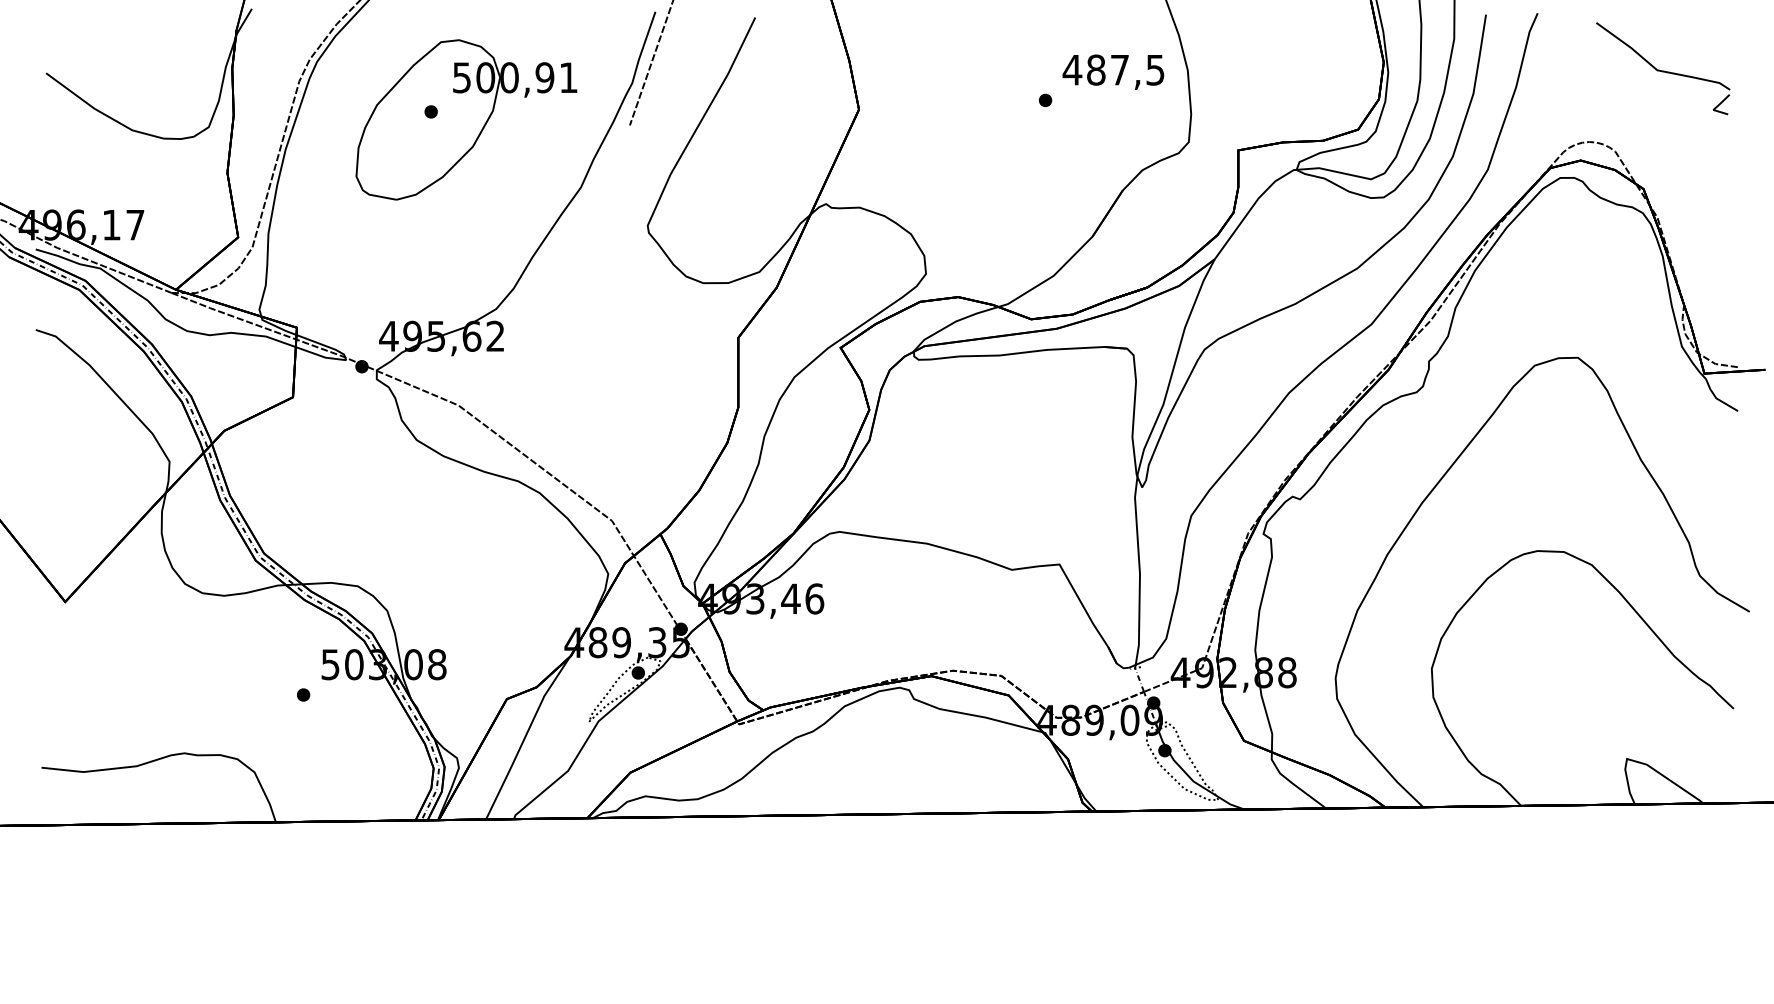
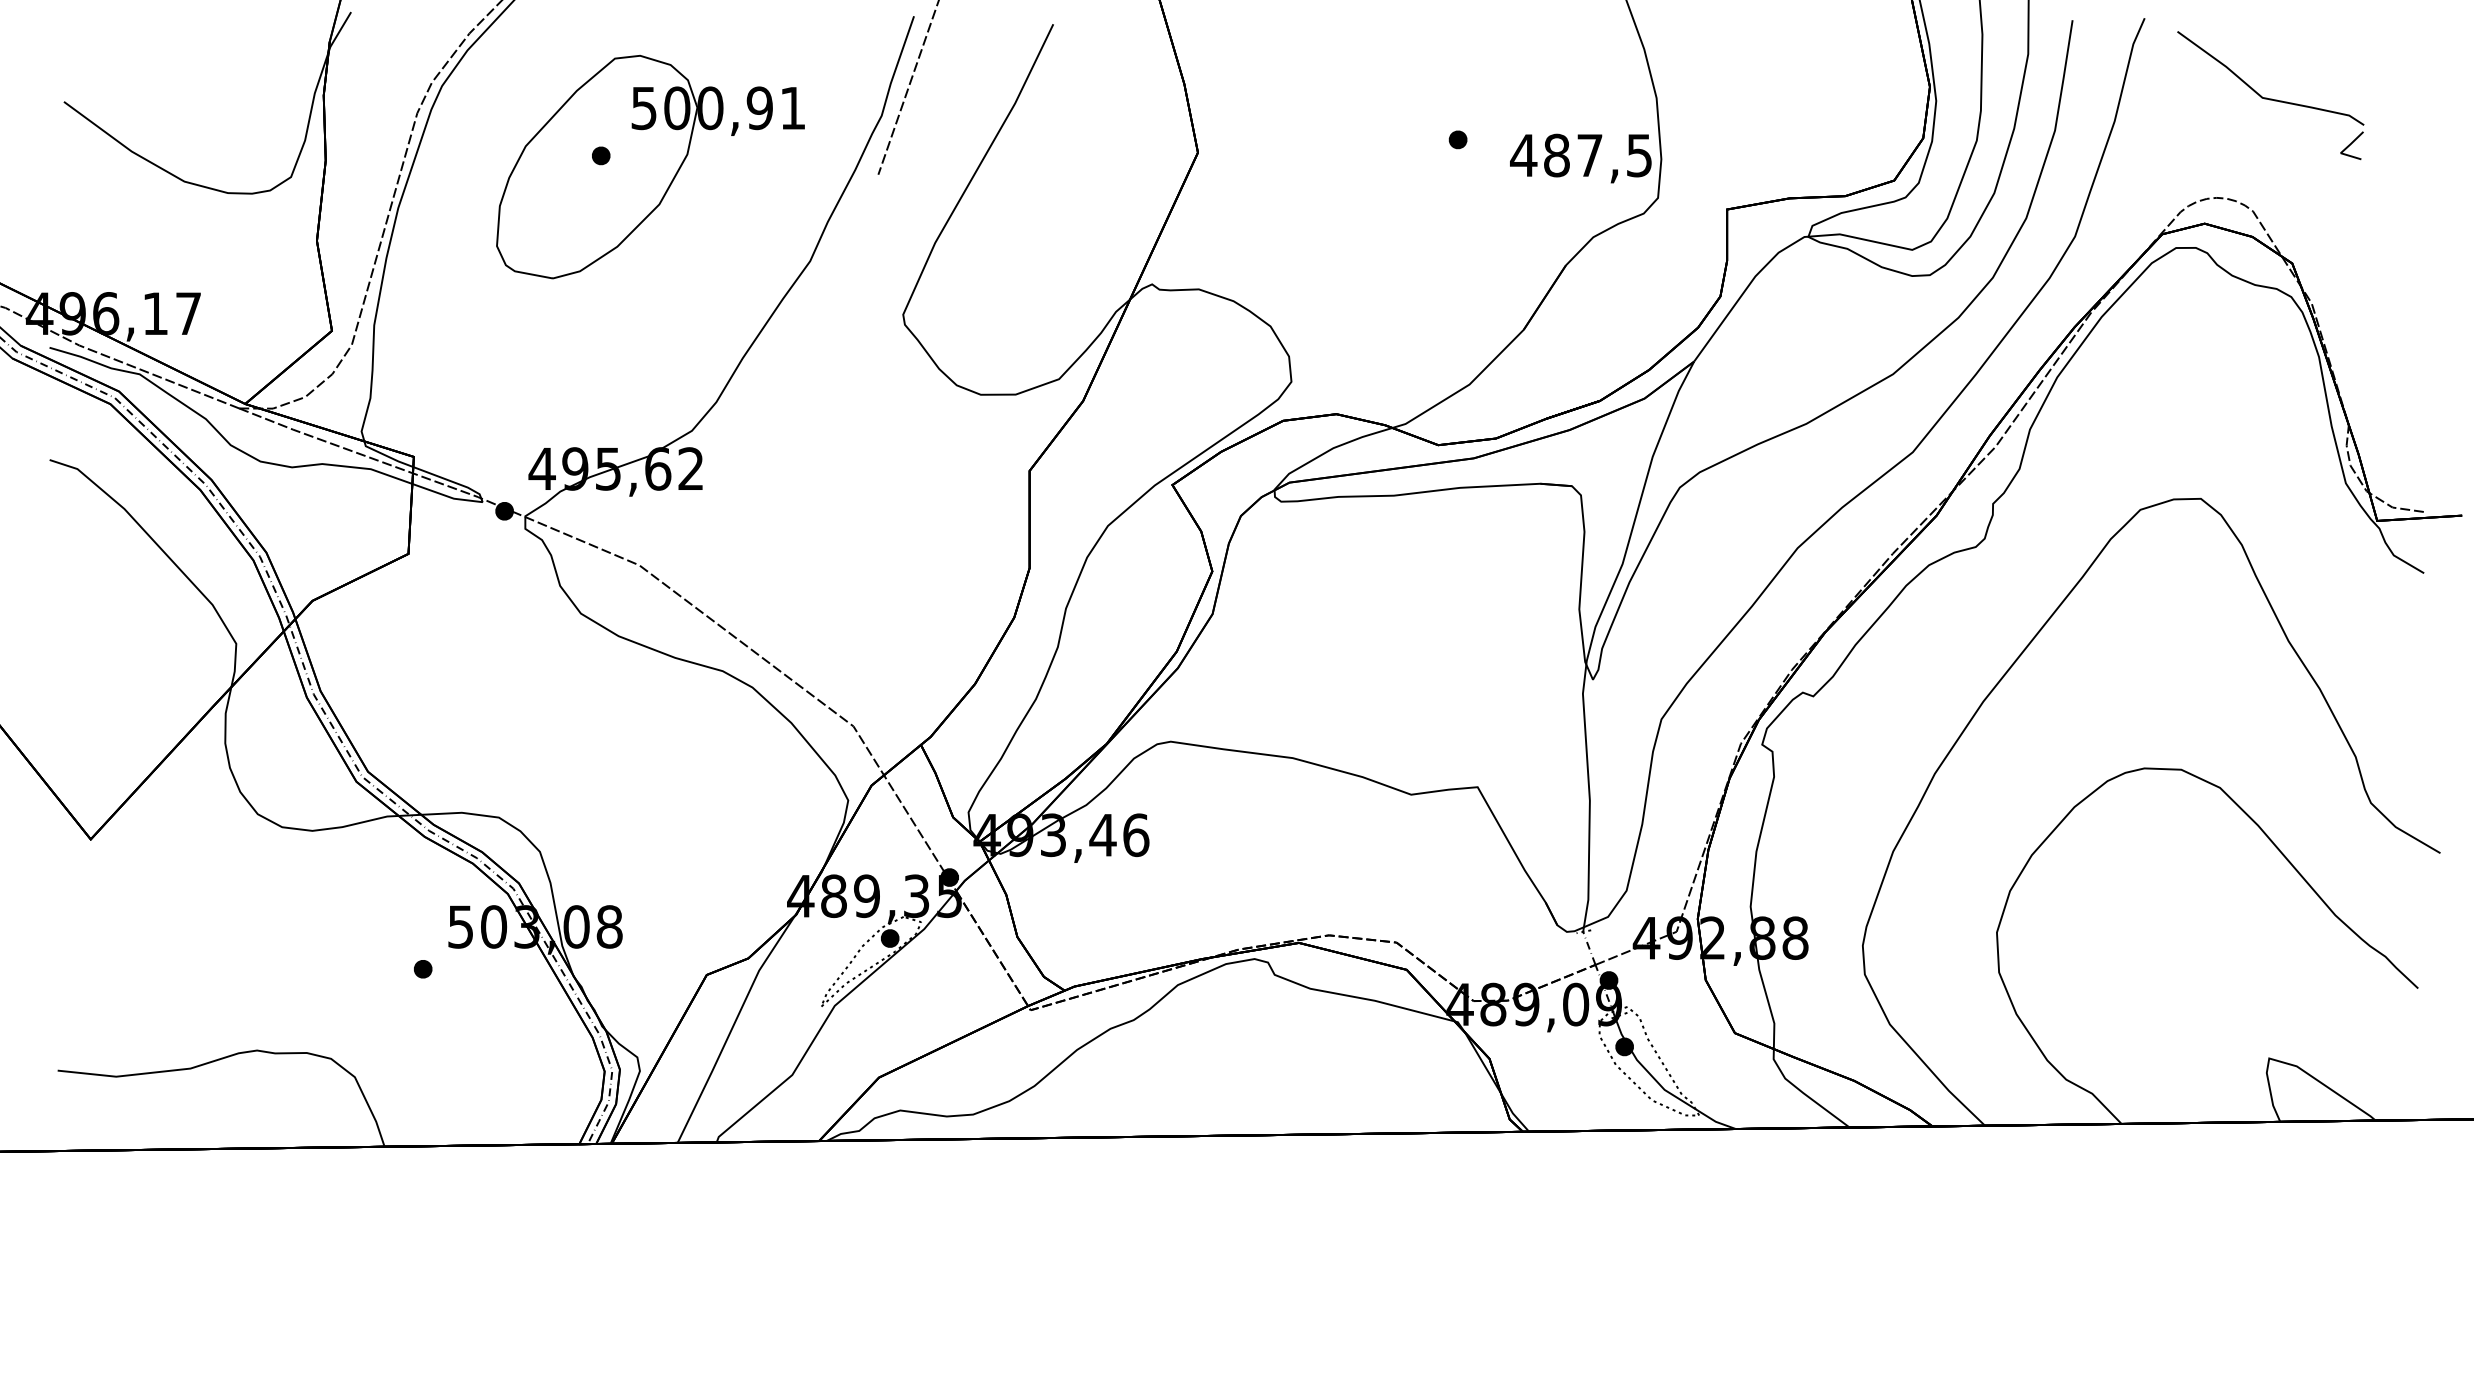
part: (1663, 68) -> (2270, 95), moved
text: (1113, 72) -> (1580, 158), moved

